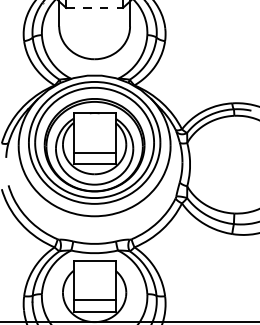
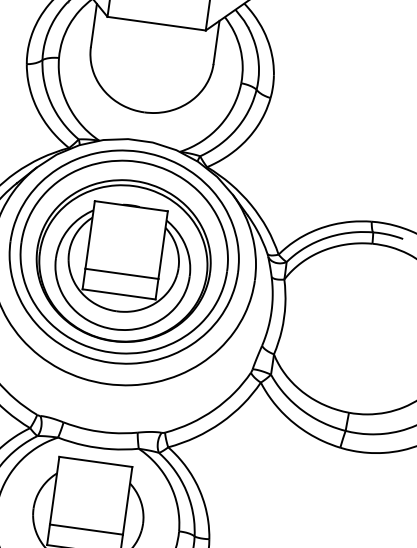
line: (95, 7) -> (158, 23), dashed -> solid

